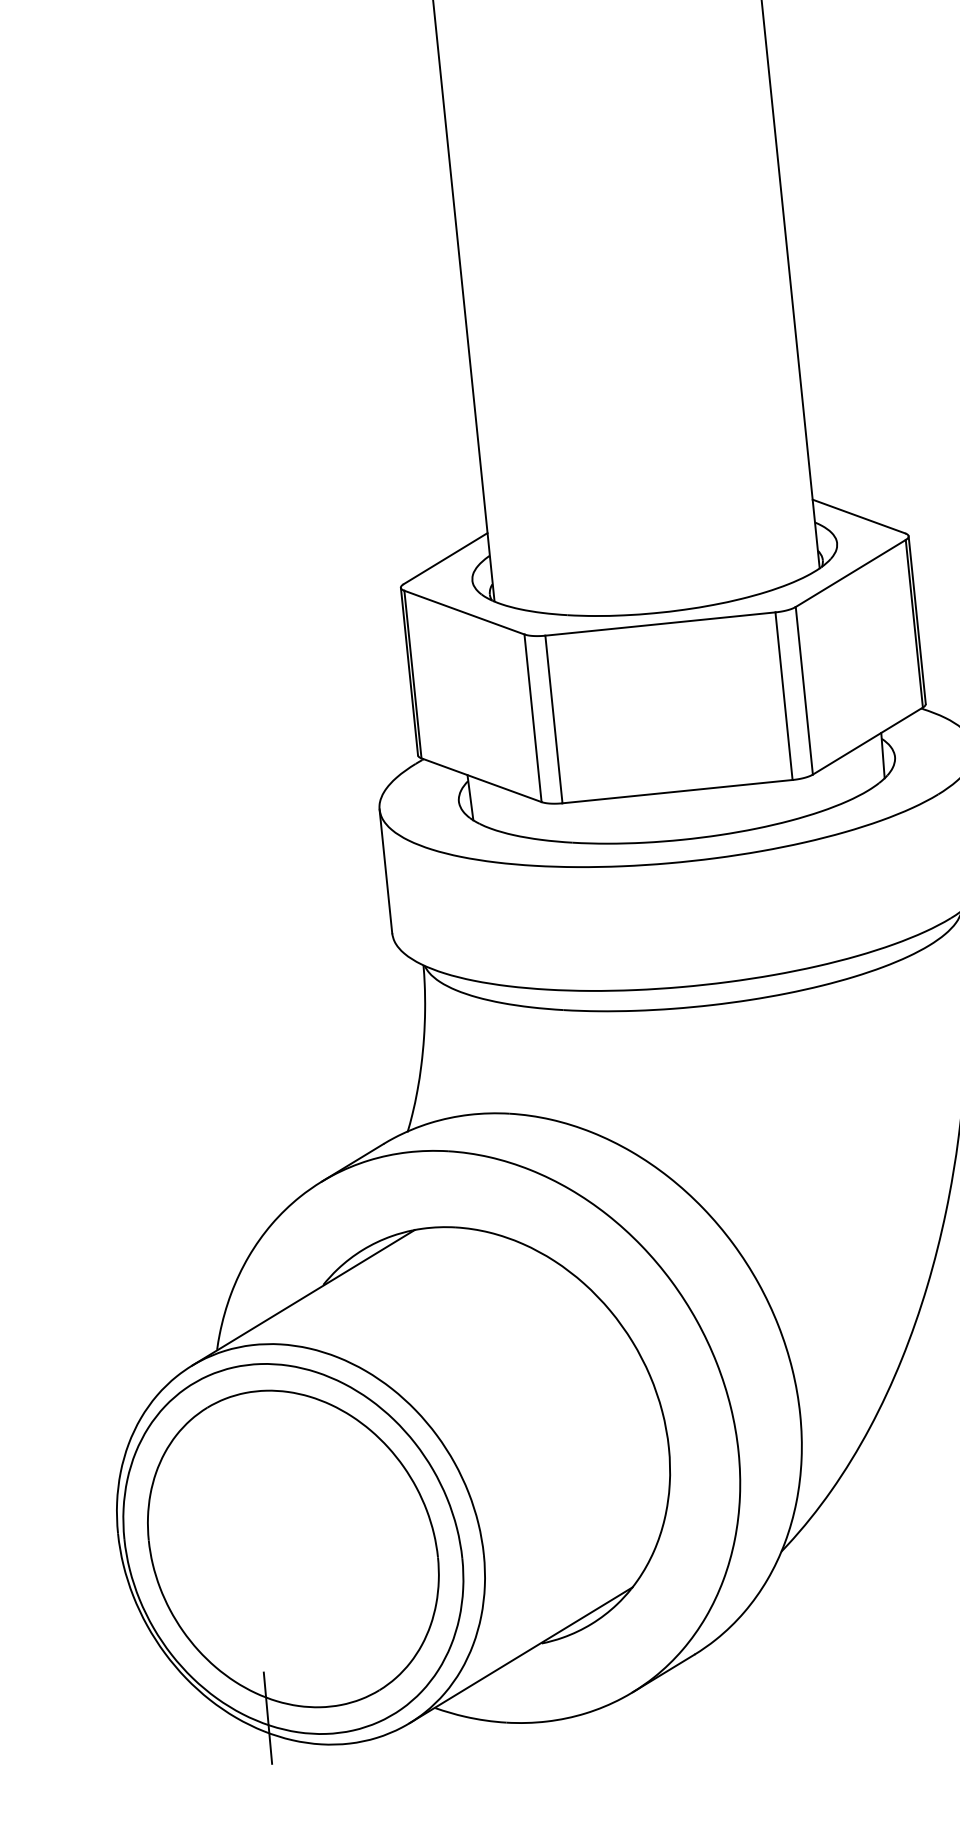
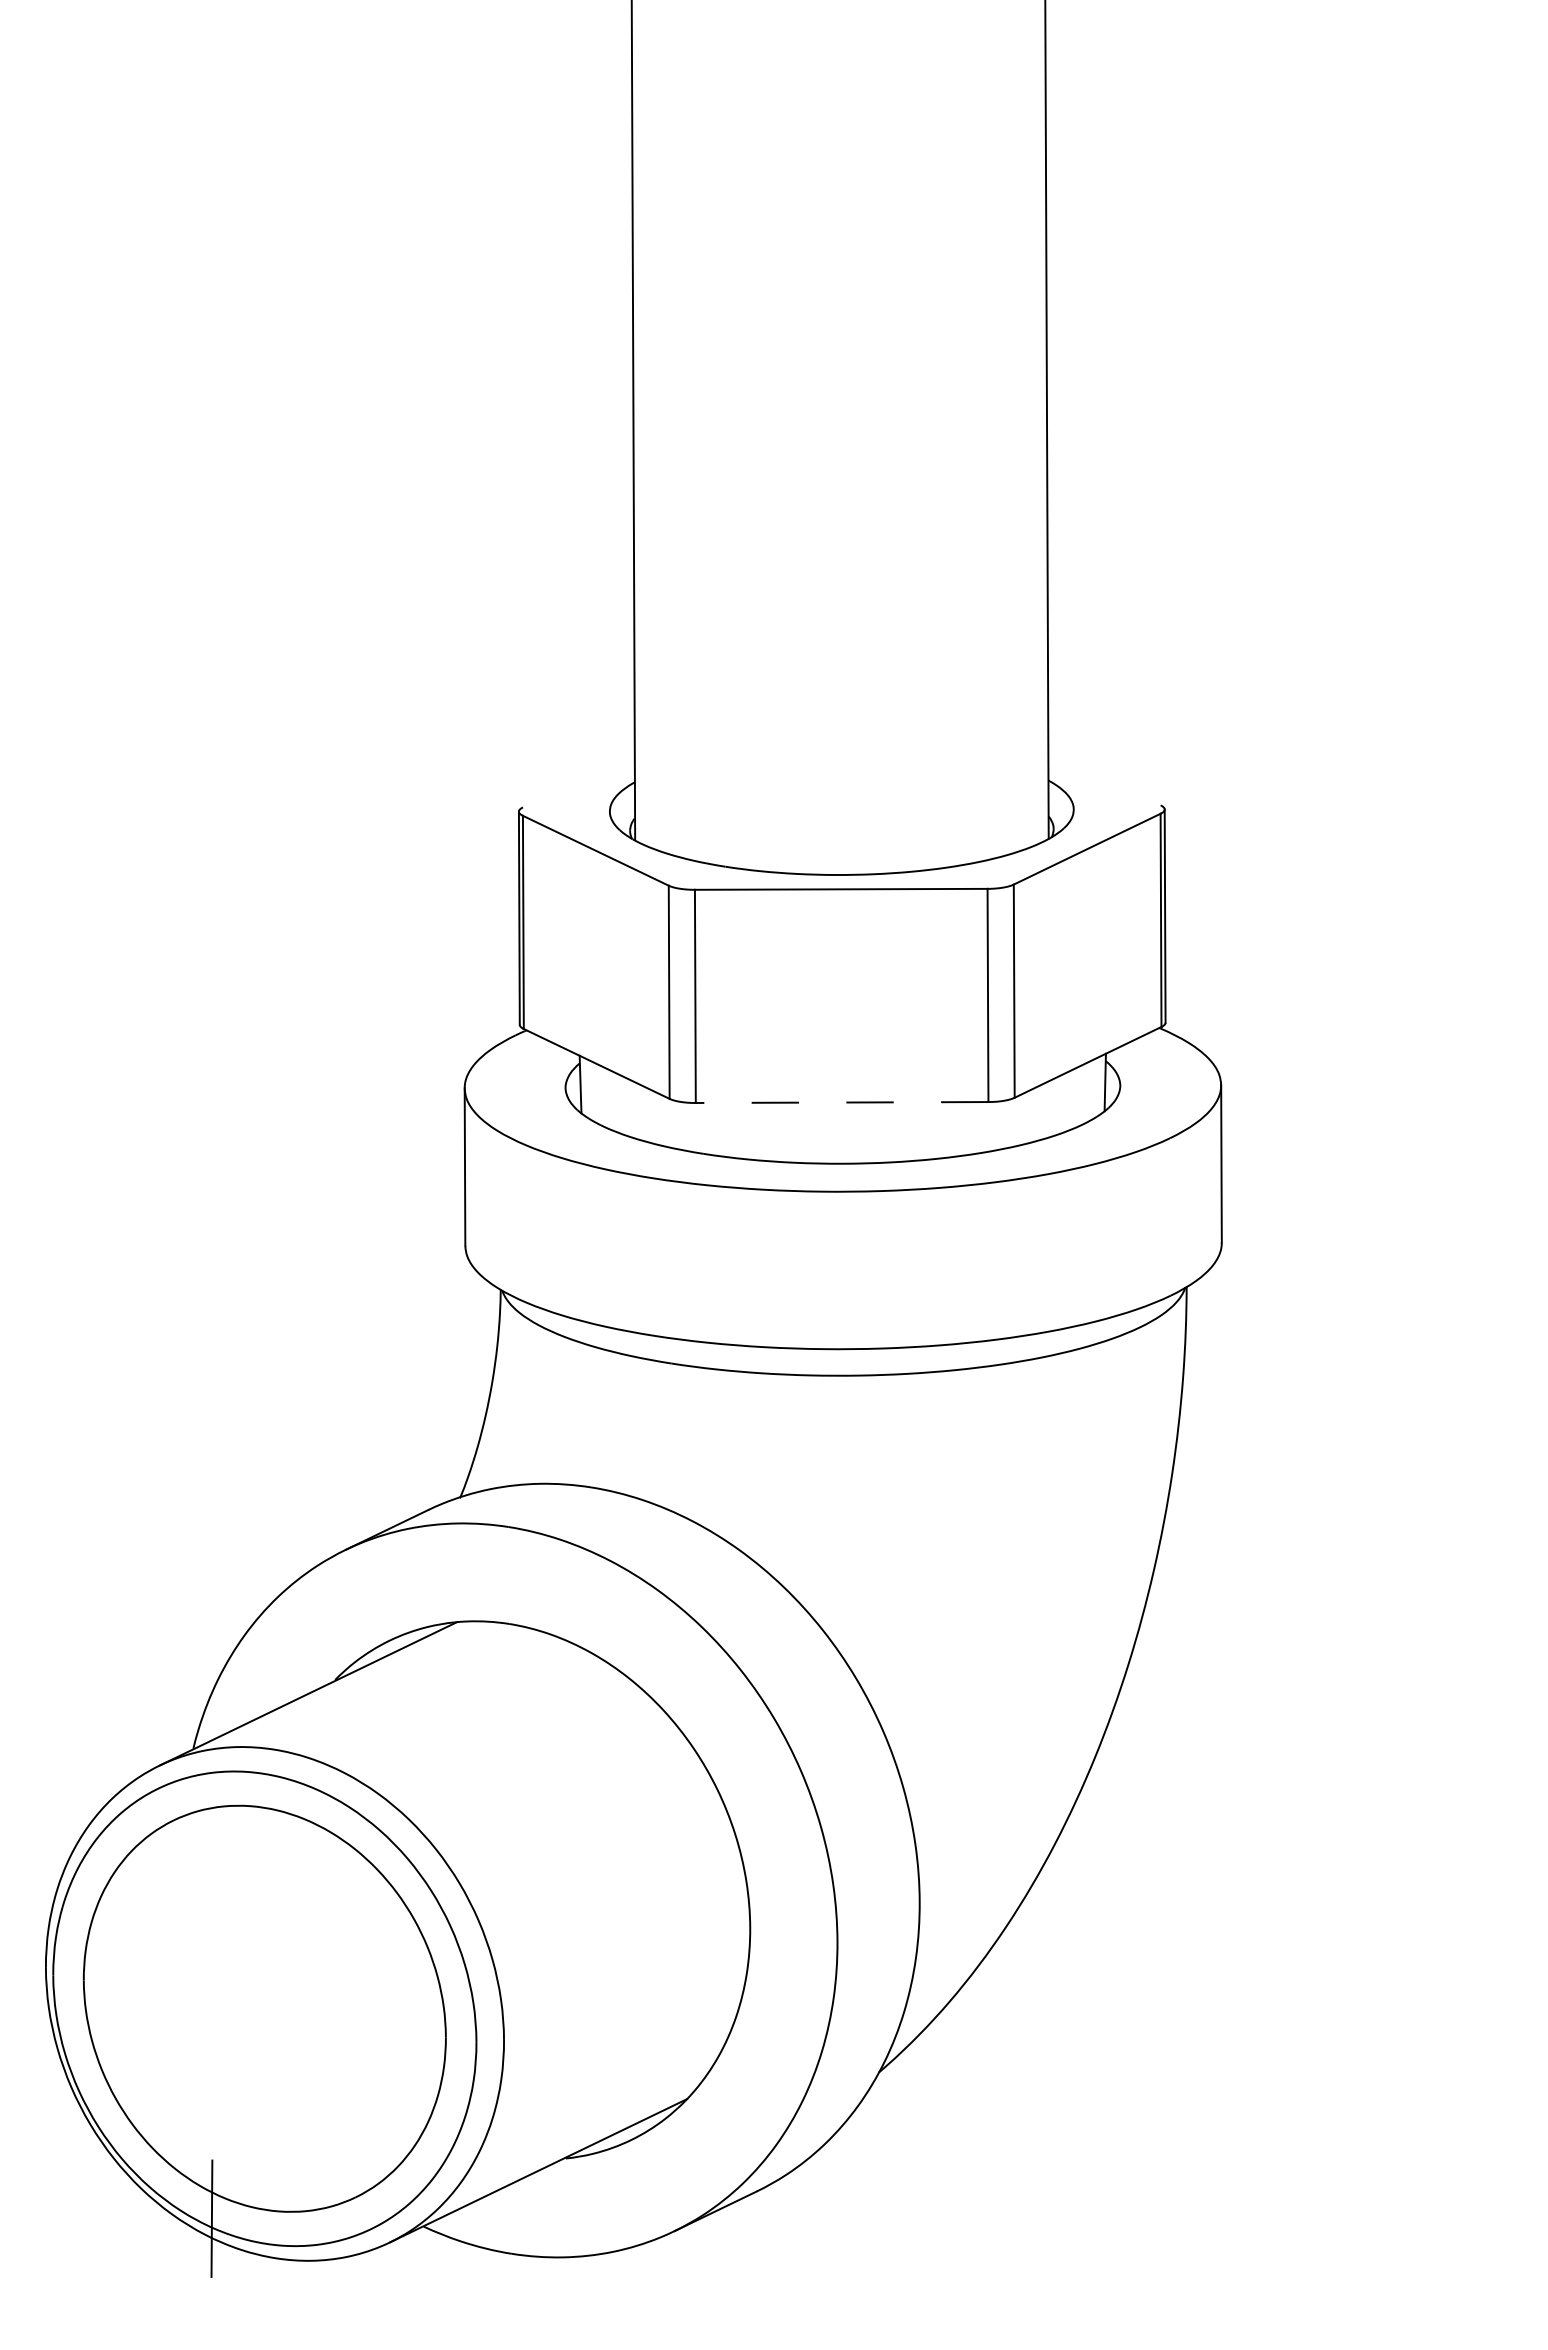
line: (858, 516) -> (1104, 778), removed
line: (445, 558) -> (578, 780), removed
line: (677, 791) -> (841, 1102), solid -> dashed

